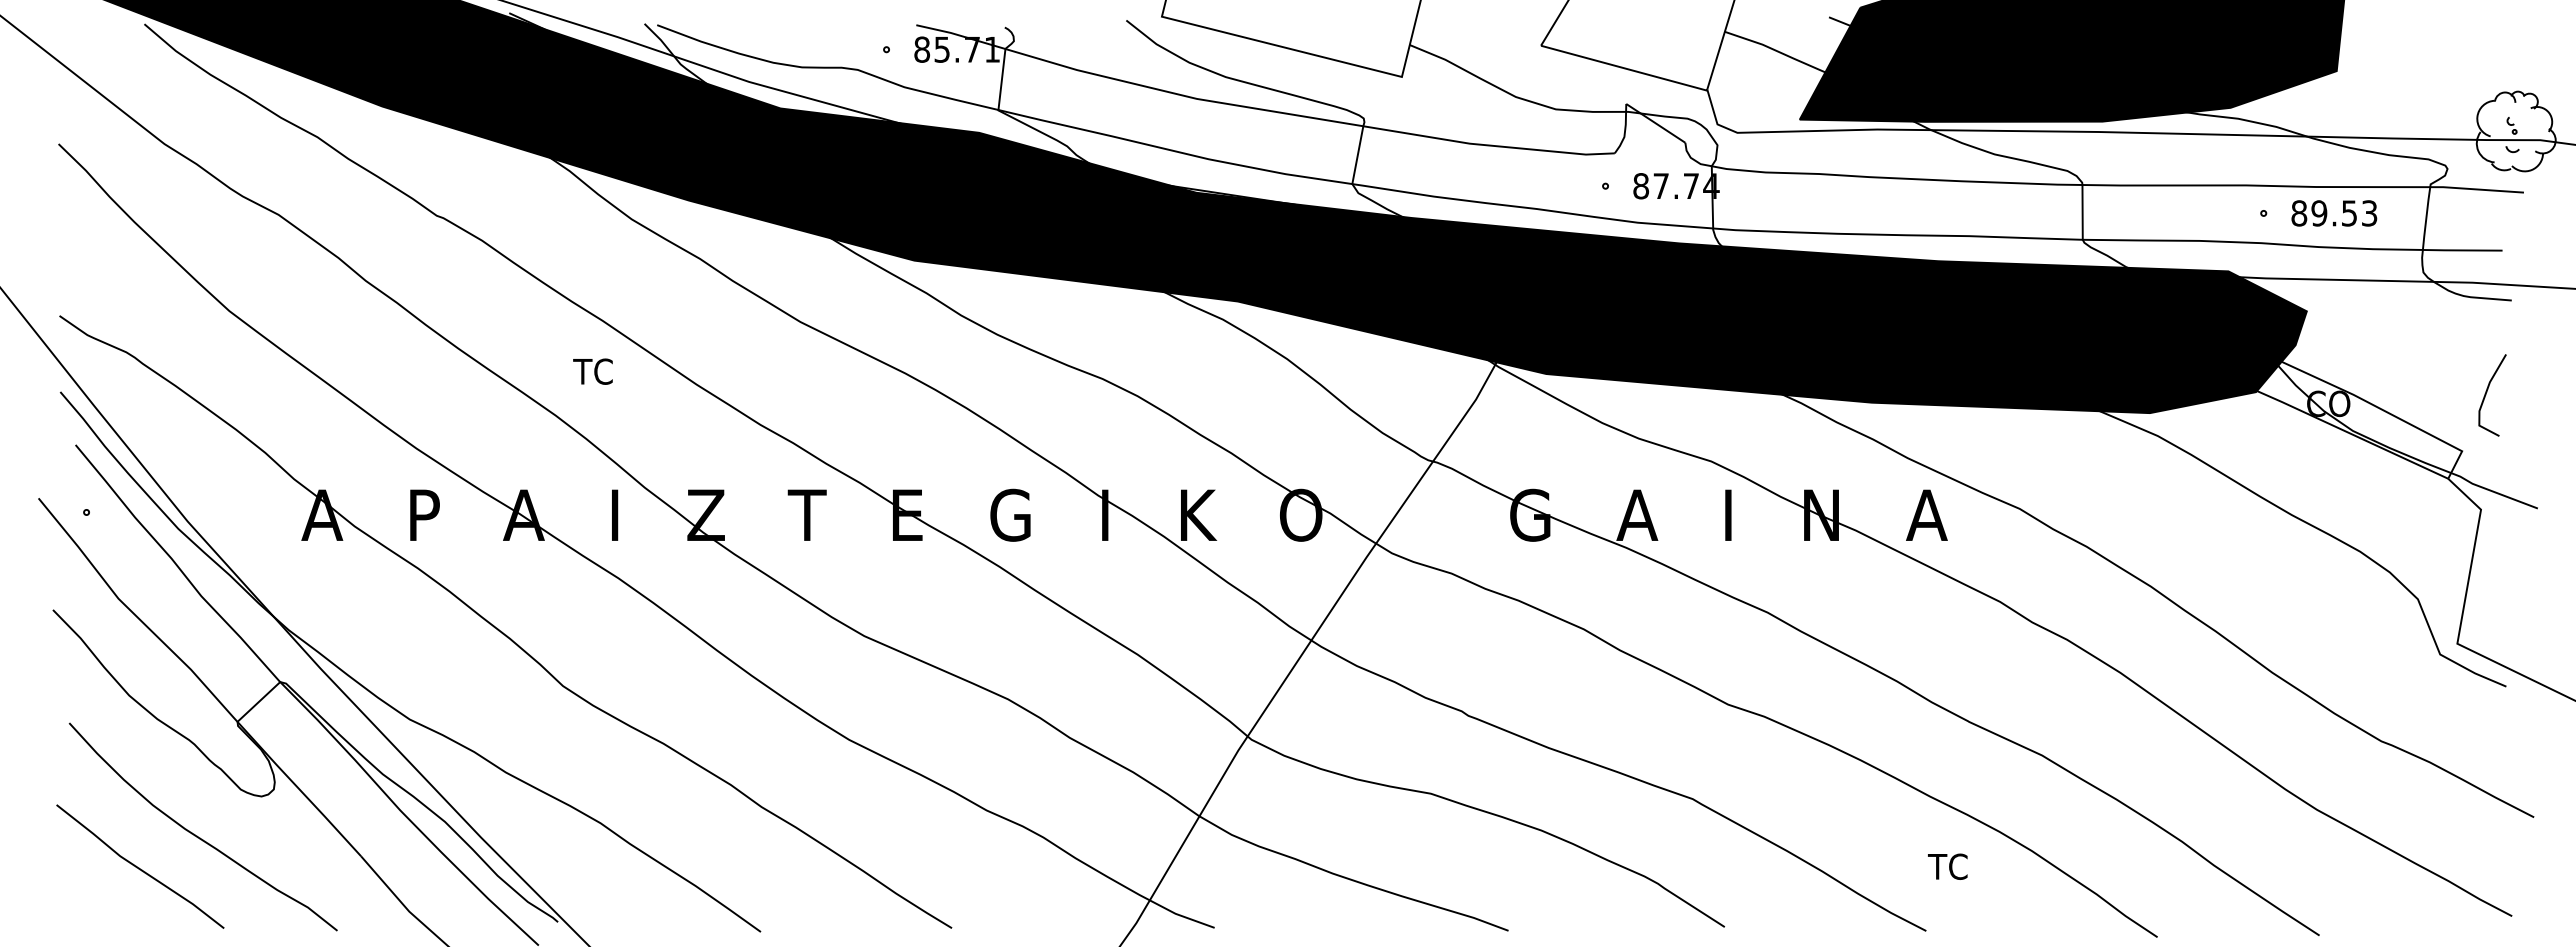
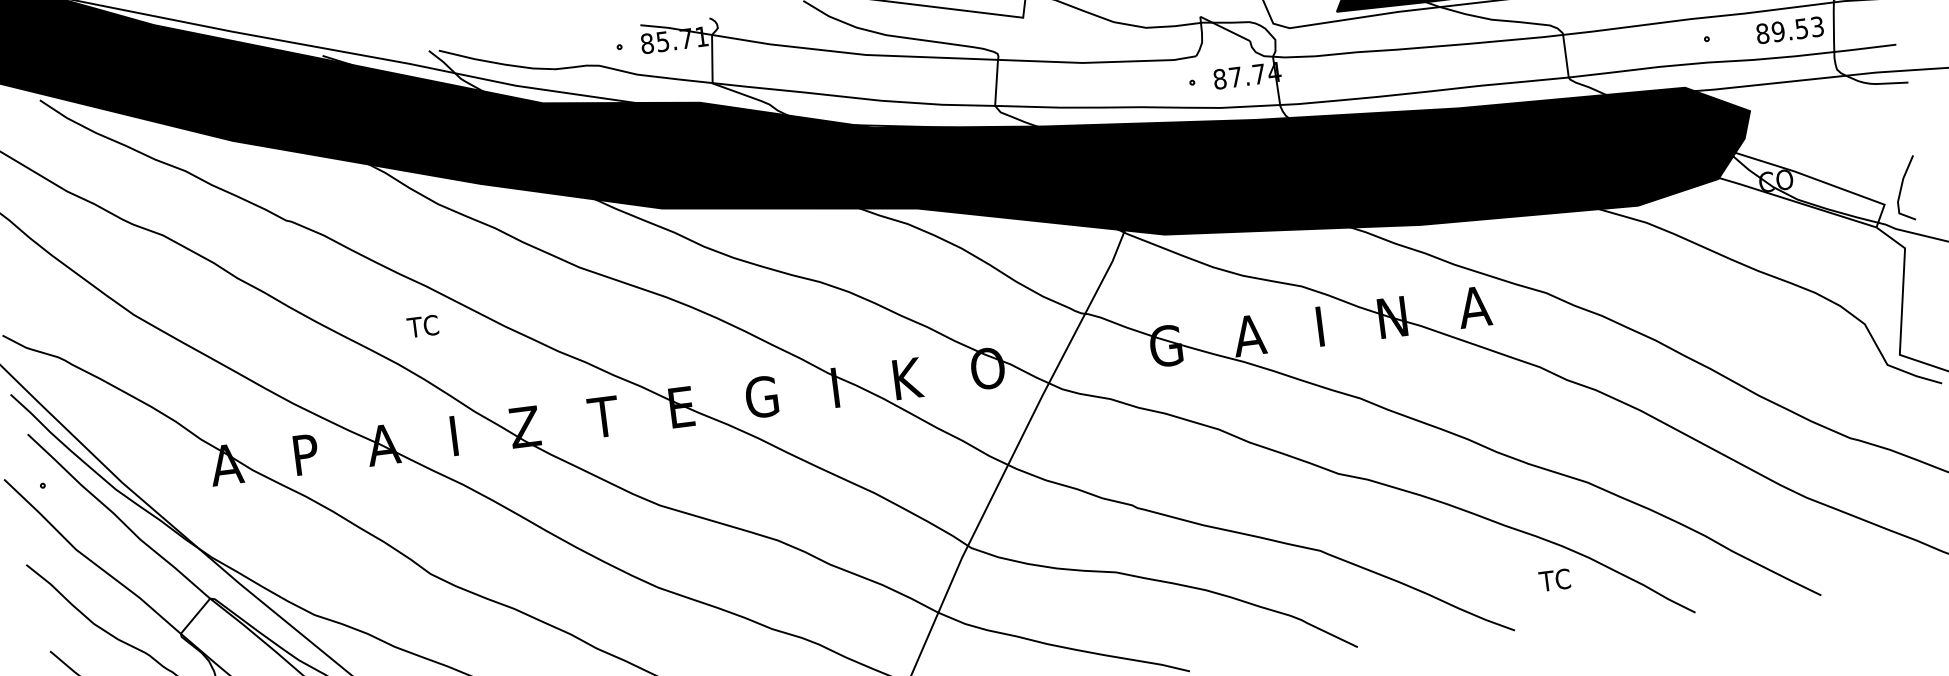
text: (2334, 213) -> (1790, 30), moved
line: (2487, 392) -> (1902, 186), moved
text: (1947, 866) -> (1554, 580), moved

